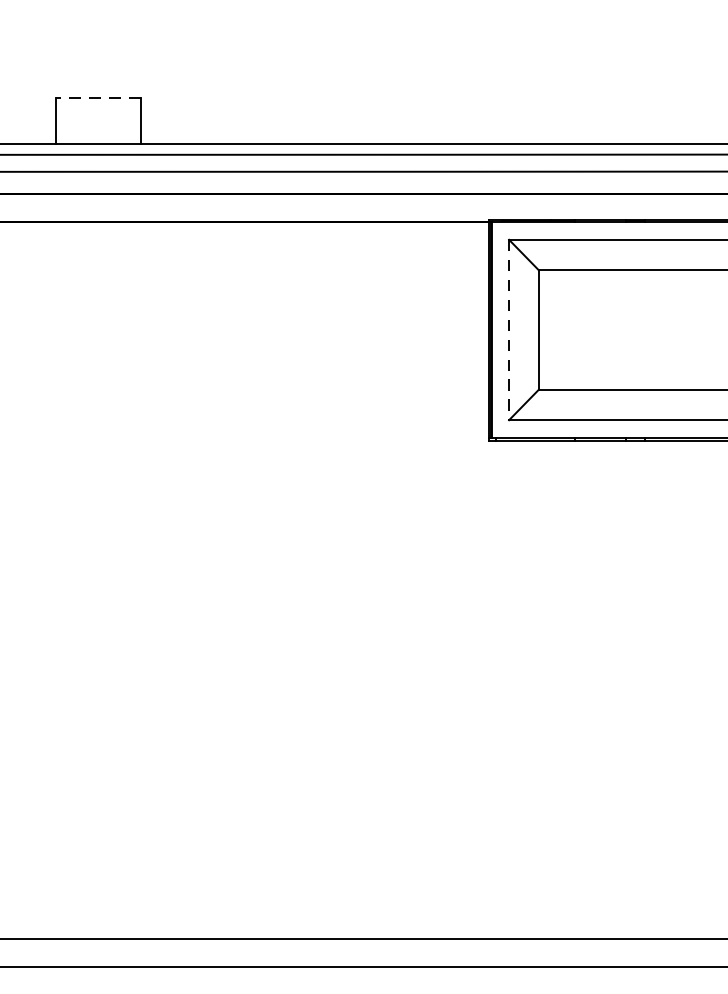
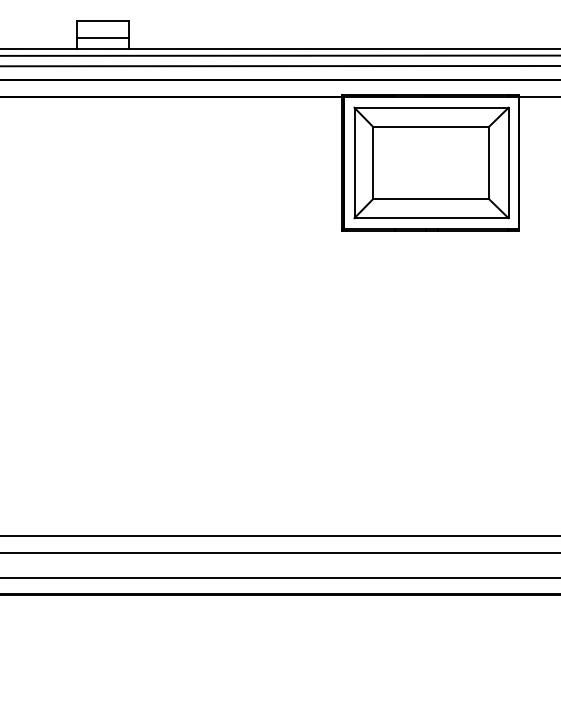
line: (97, 98) -> (102, 21), dashed -> solid
line: (98, 126) -> (103, 38), added
line: (509, 330) -> (354, 163), dashed -> solid

